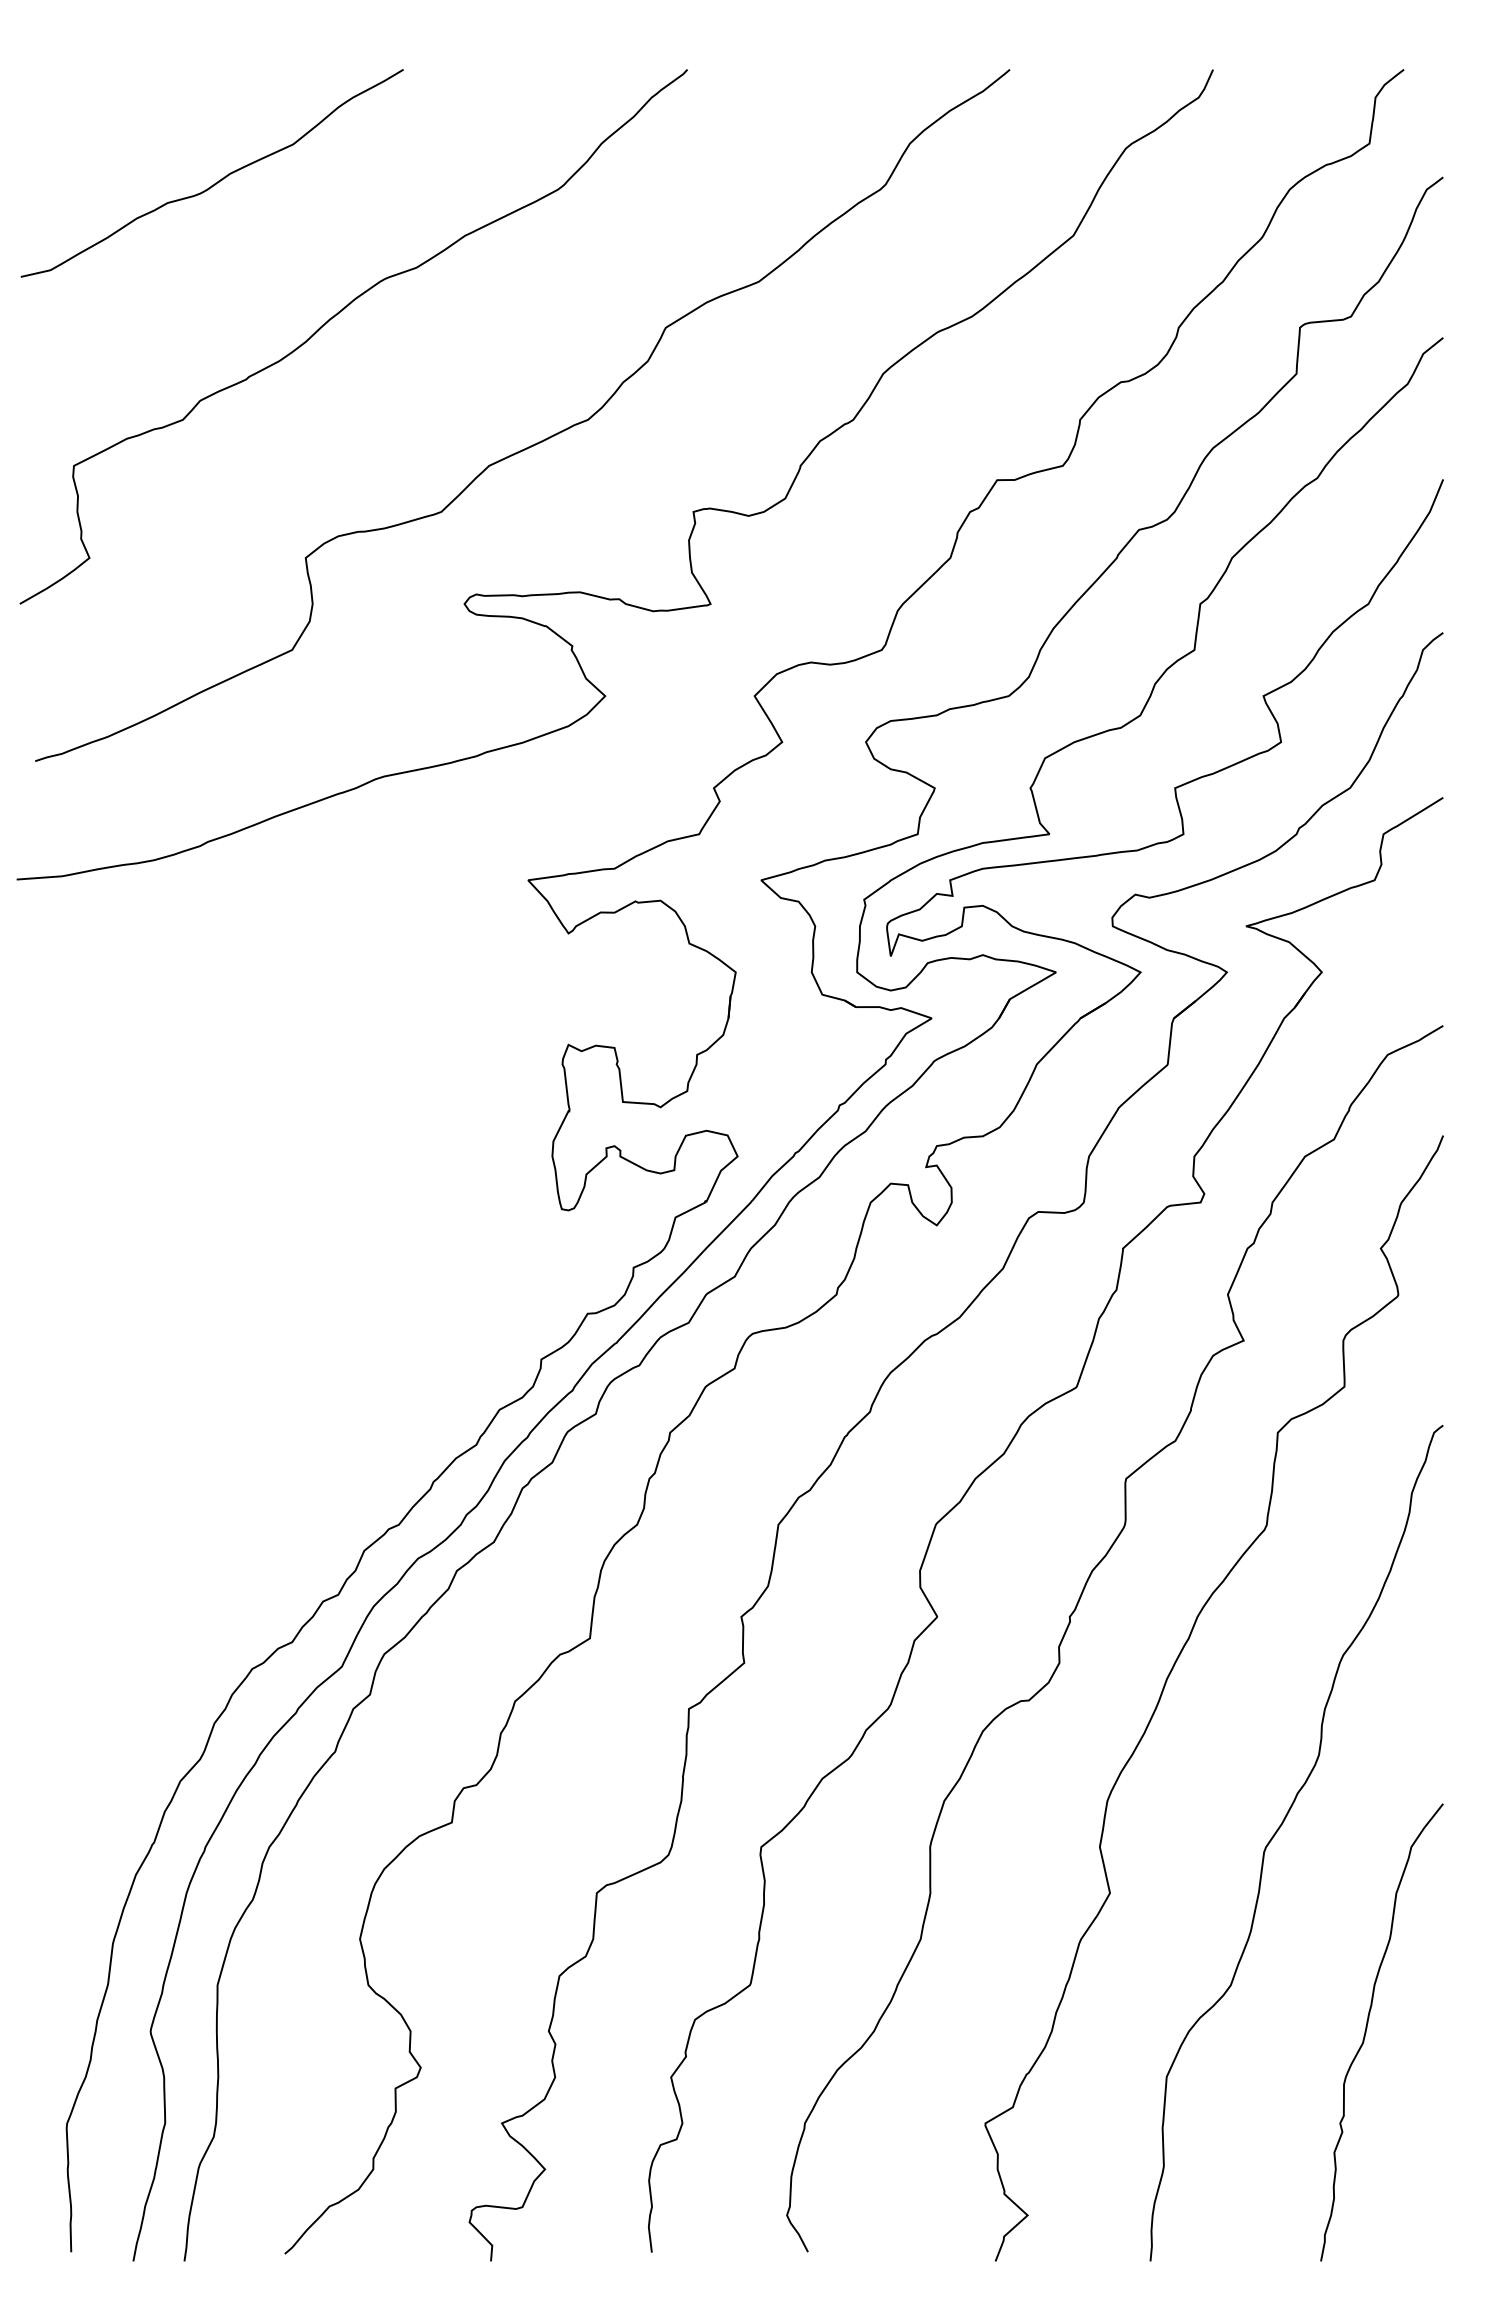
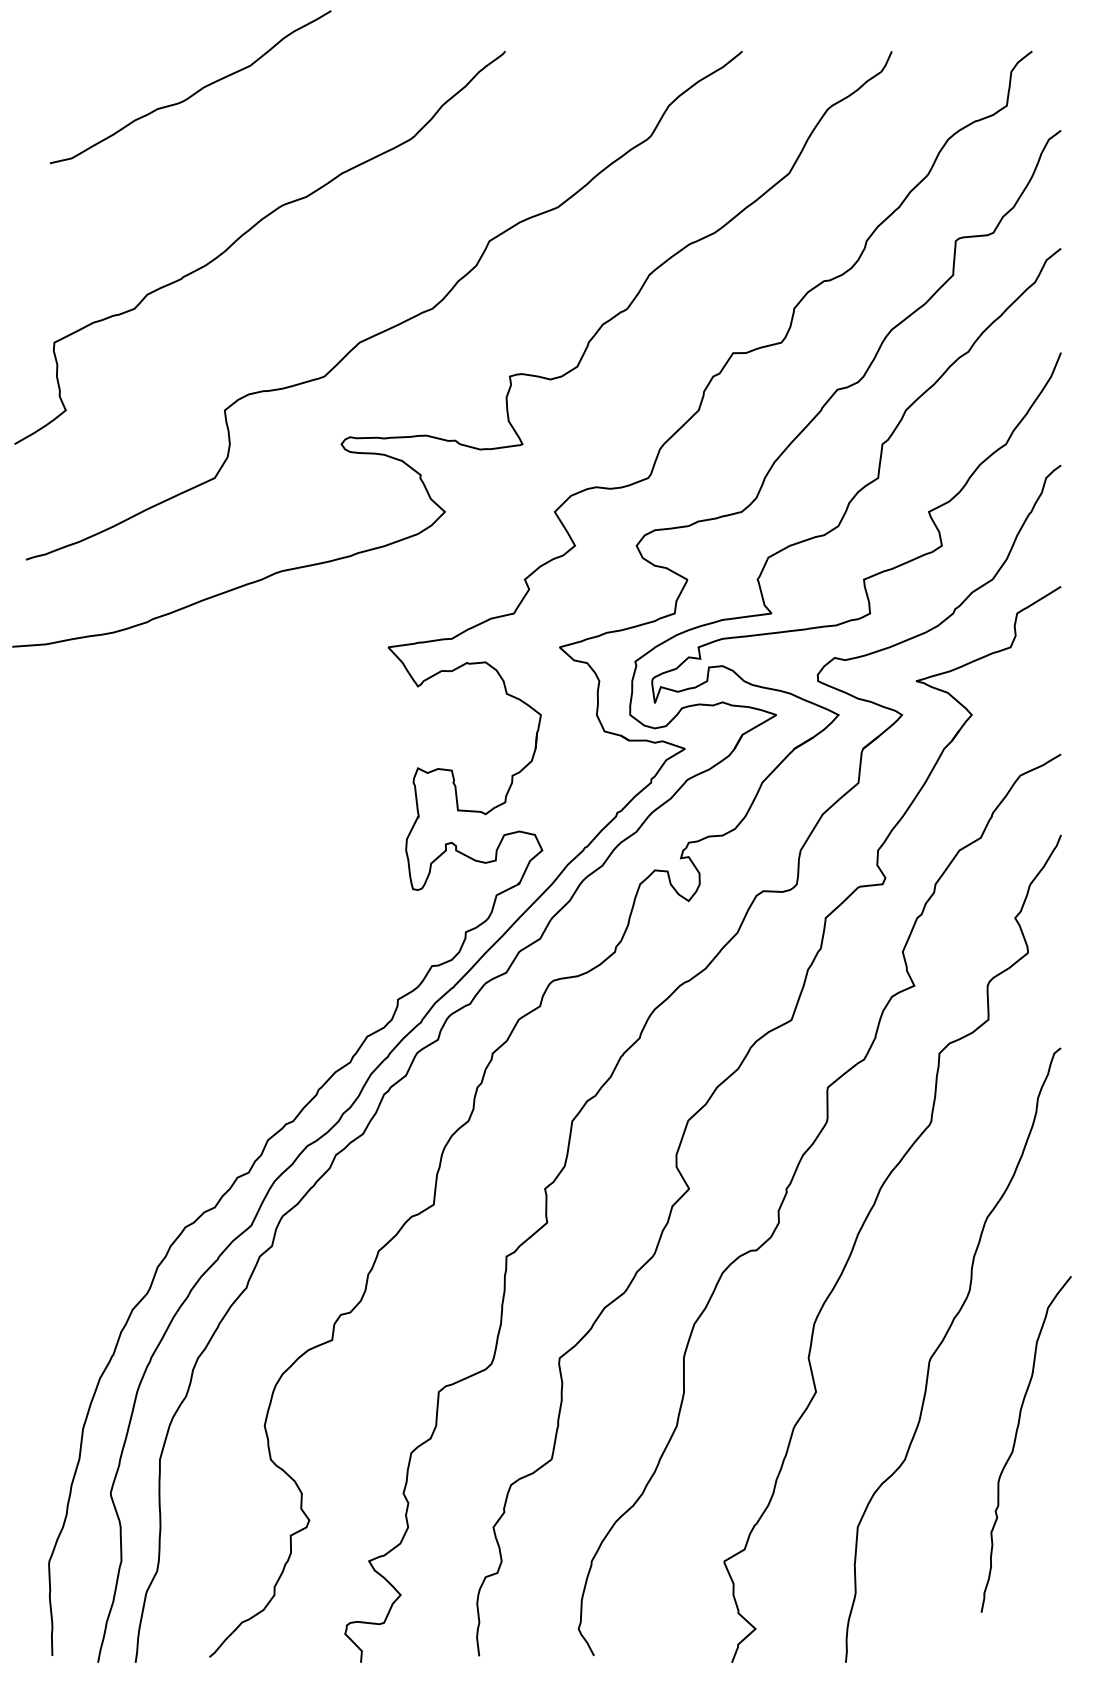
curve: (215, 182) -> (193, 93), moved
curve: (1367, 2028) -> (1015, 1441), moved

